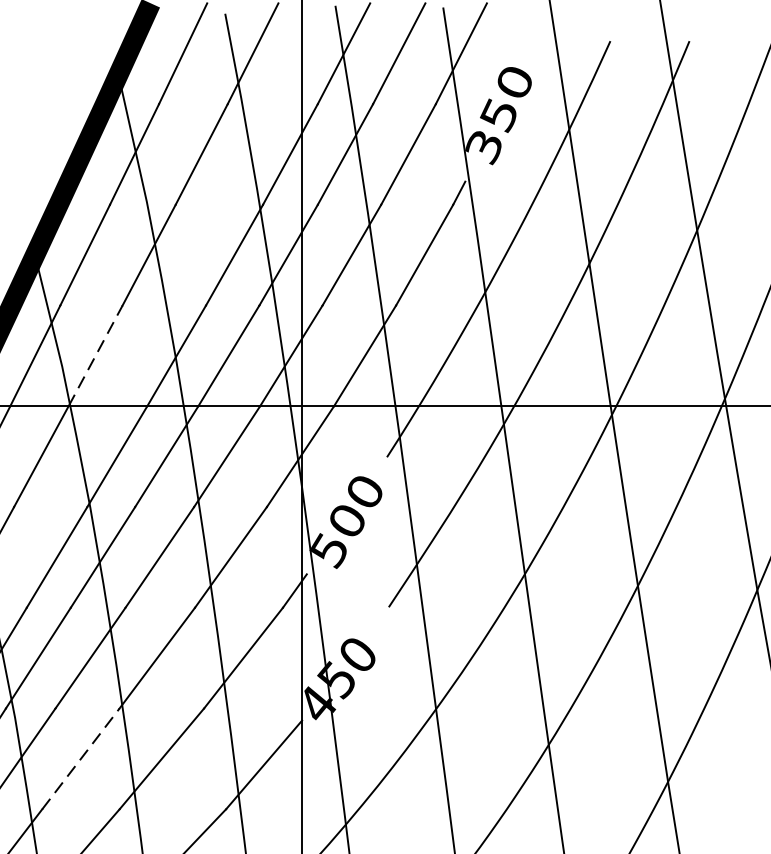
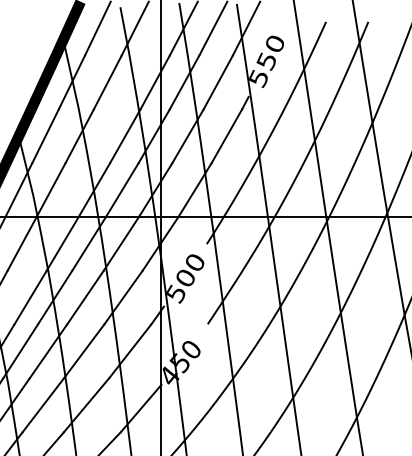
text: (483, 143) -> (258, 76), 350 -> 550
line: (96, 356) -> (51, 190), dashed -> solid
line: (81, 759) -> (43, 405), dashed -> solid

